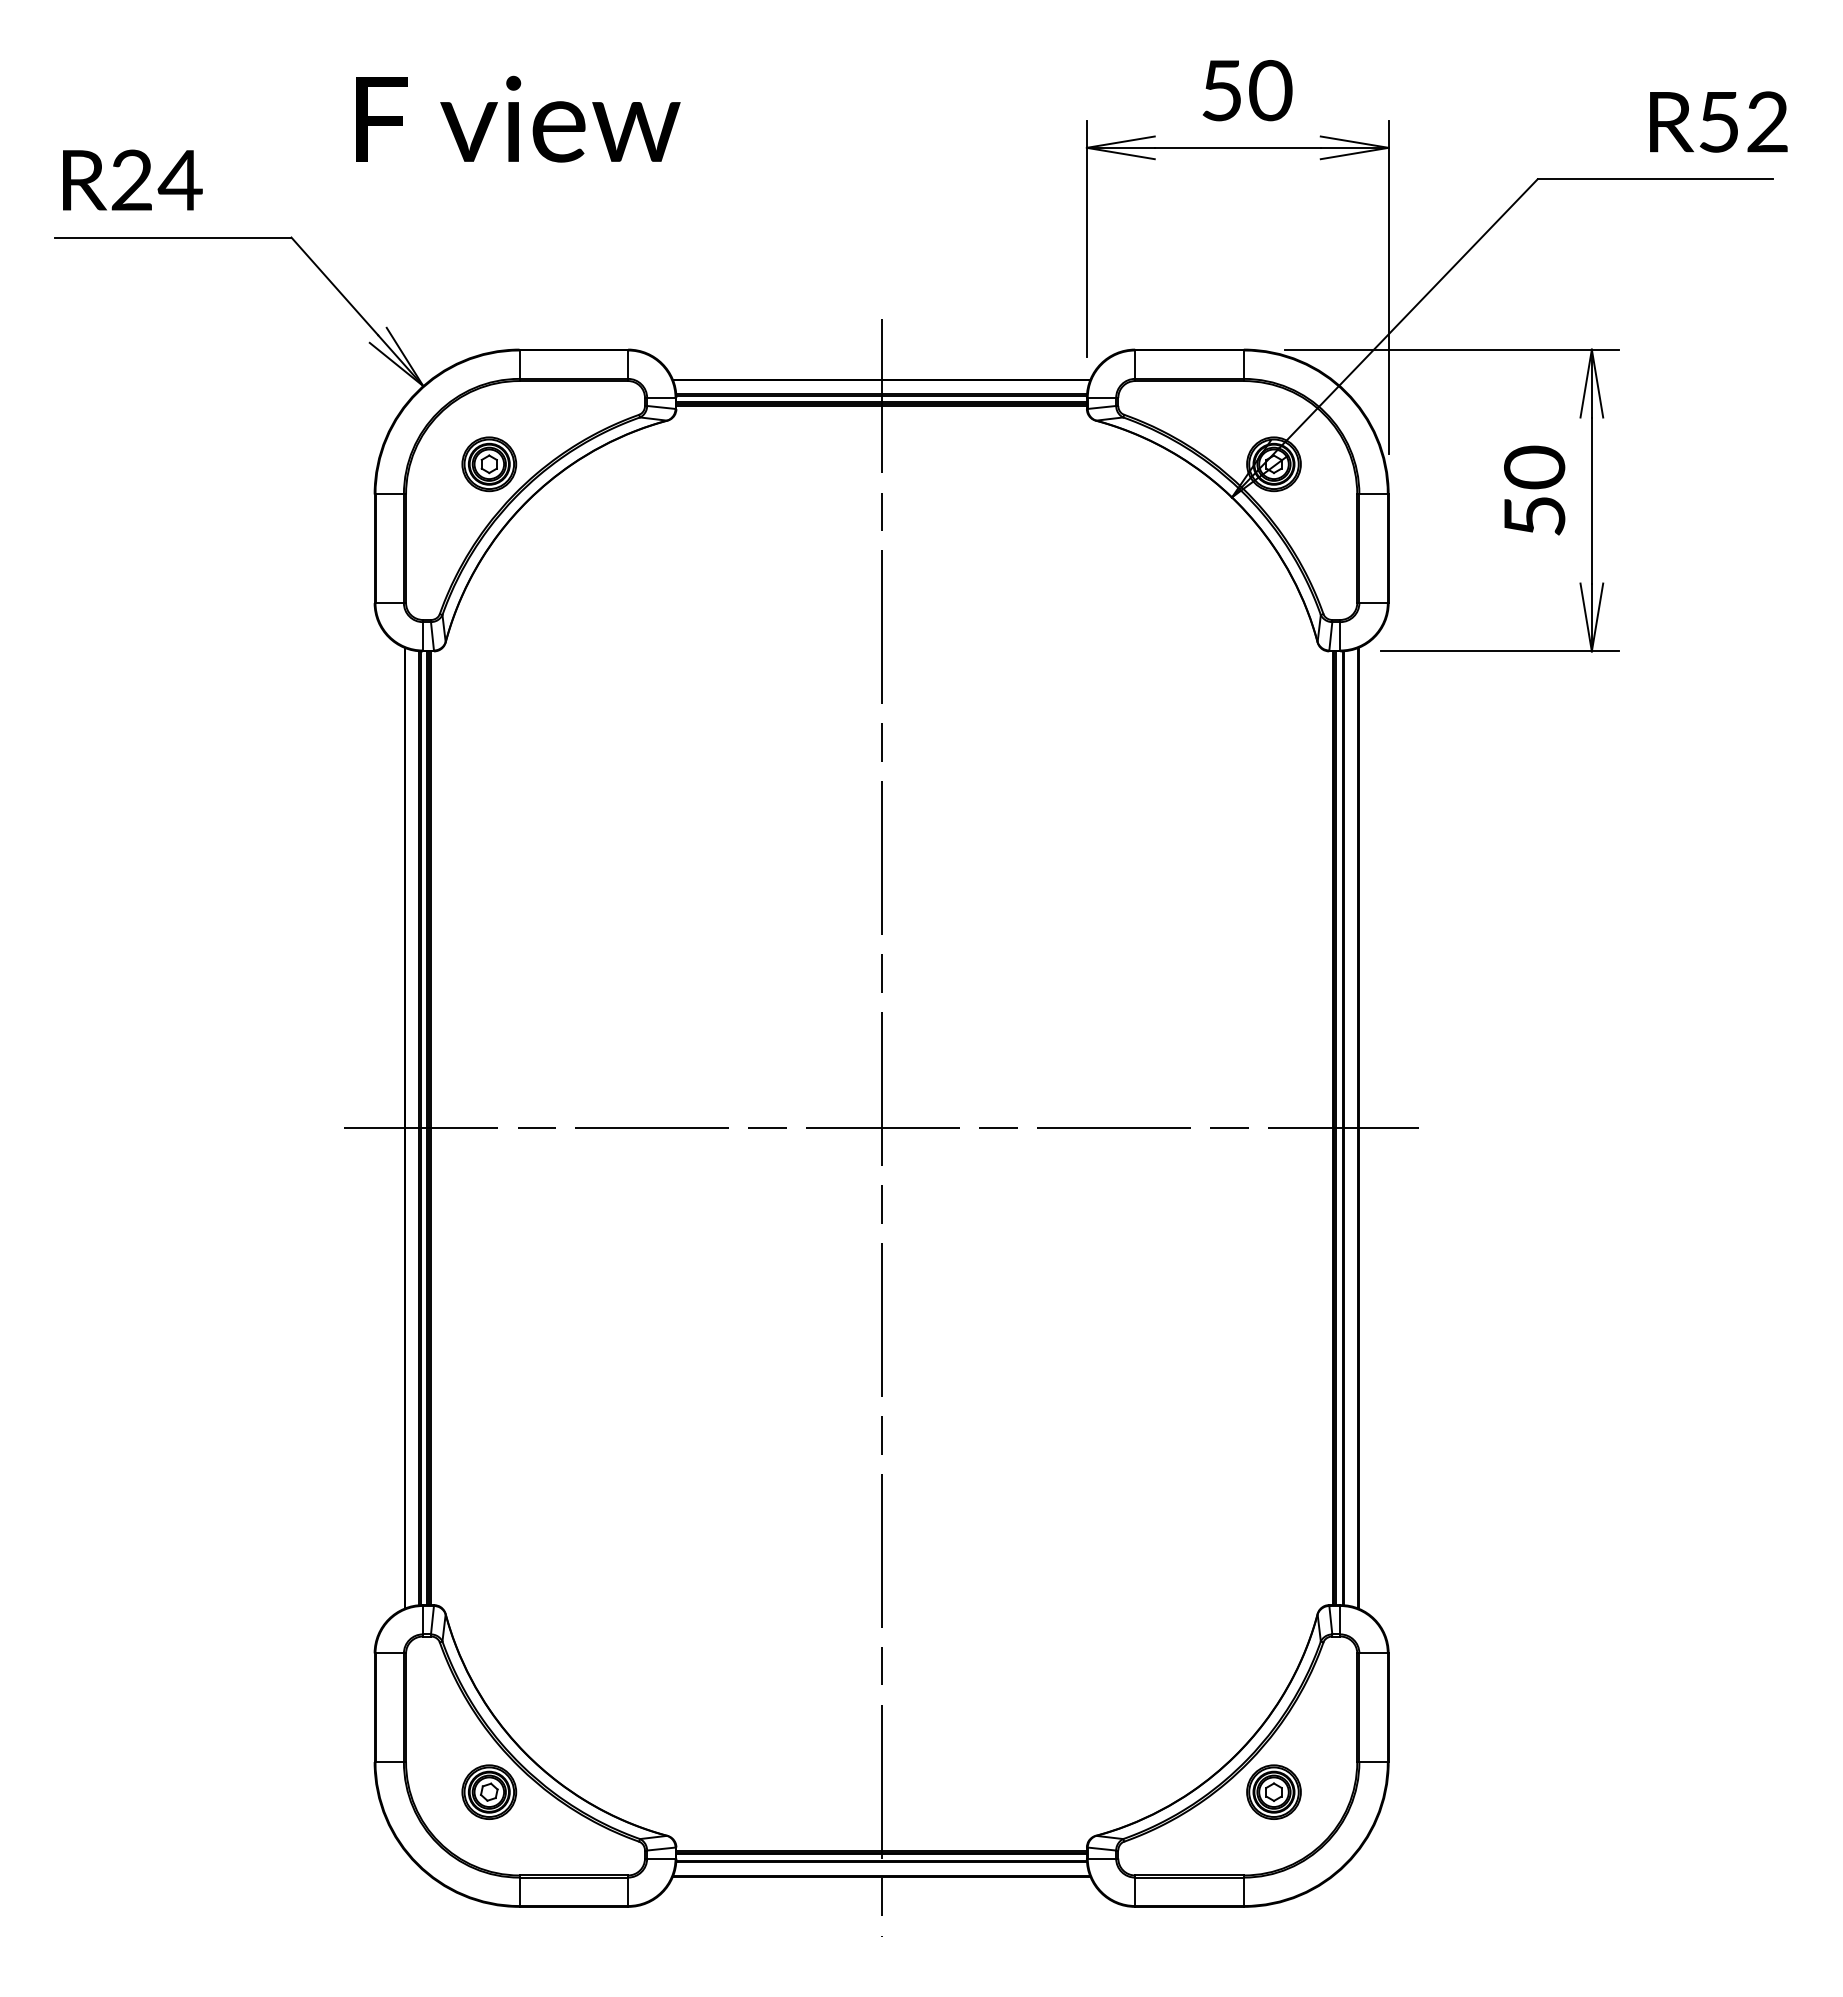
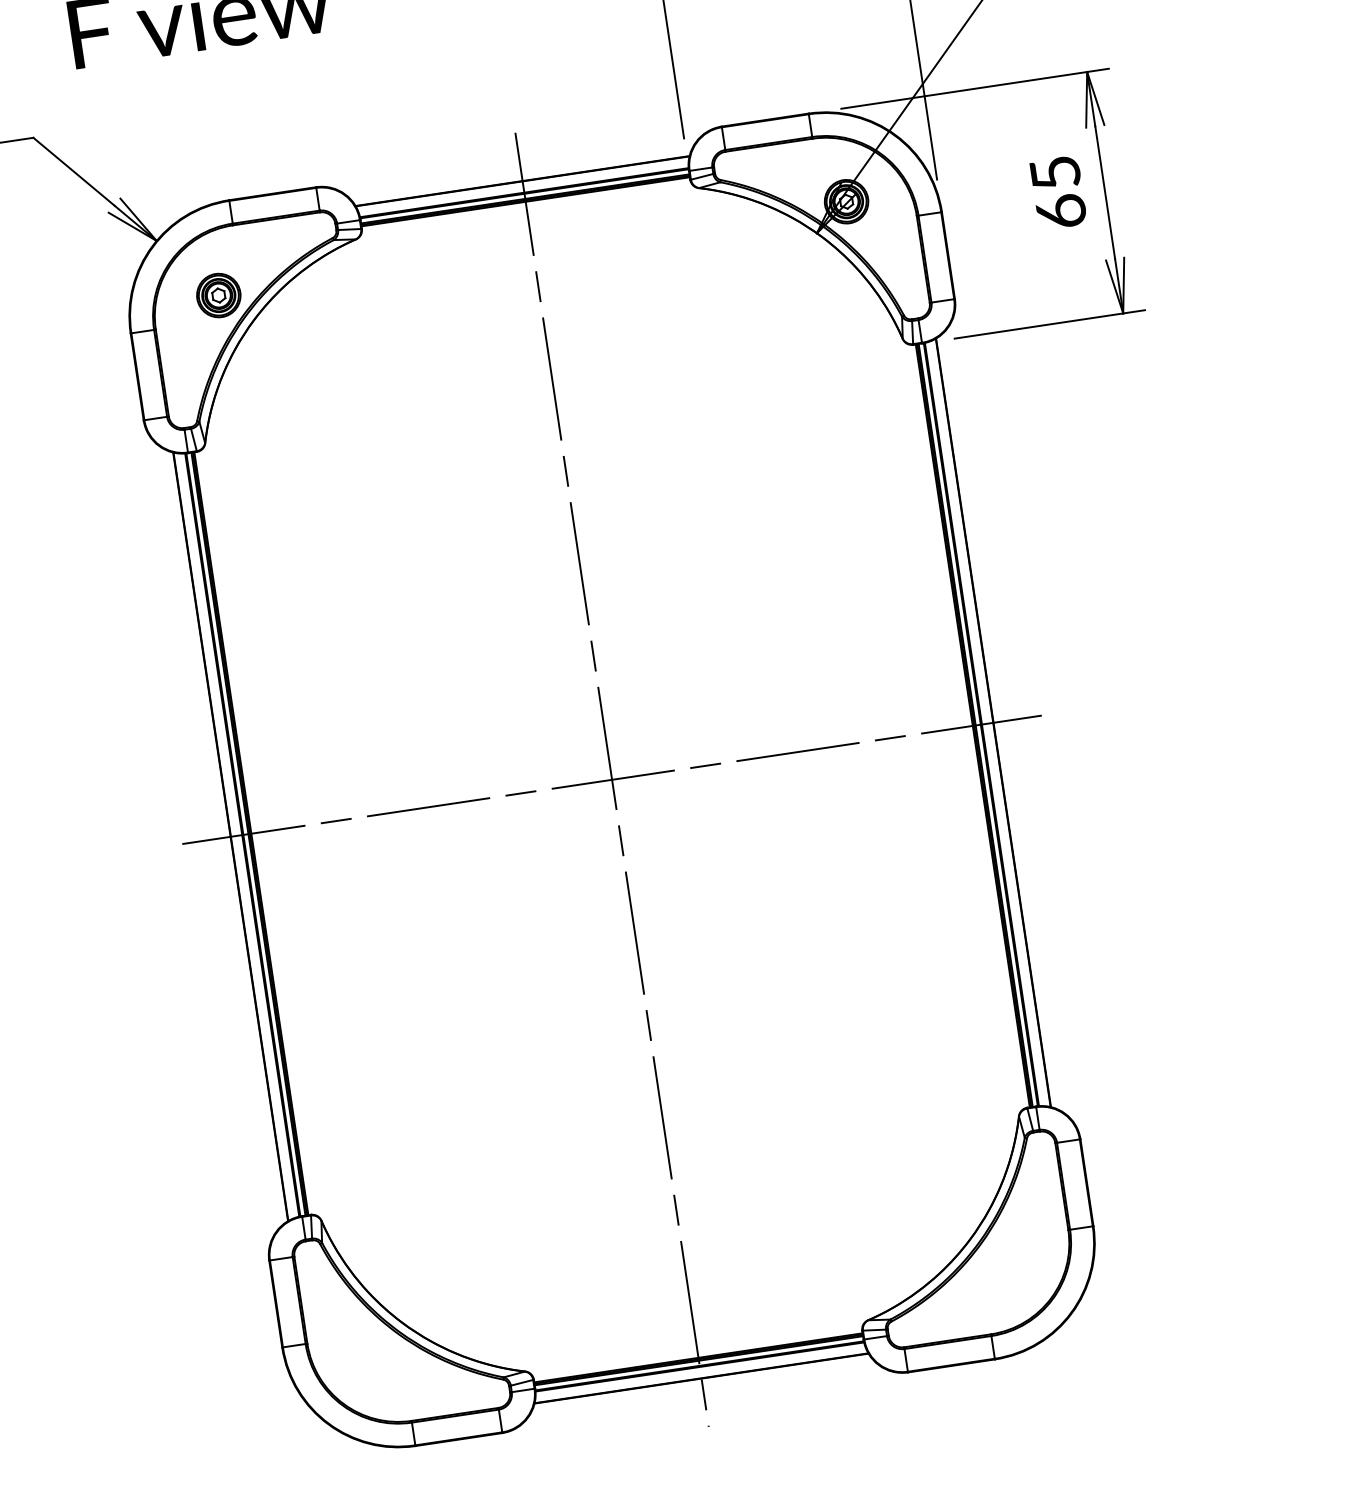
text: (1534, 490) -> (1058, 191), 50 -> 65
part: (489, 1791) -> (377, 1357), removed
part: (1273, 1791) -> (1004, 1263), removed

